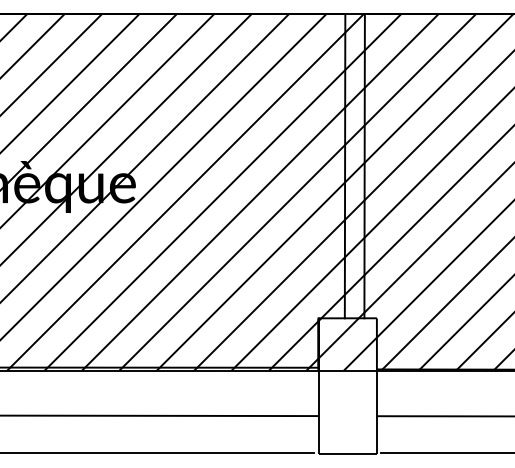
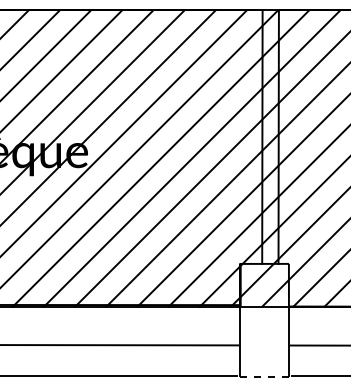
line: (347, 453) -> (264, 376), solid -> dashed

